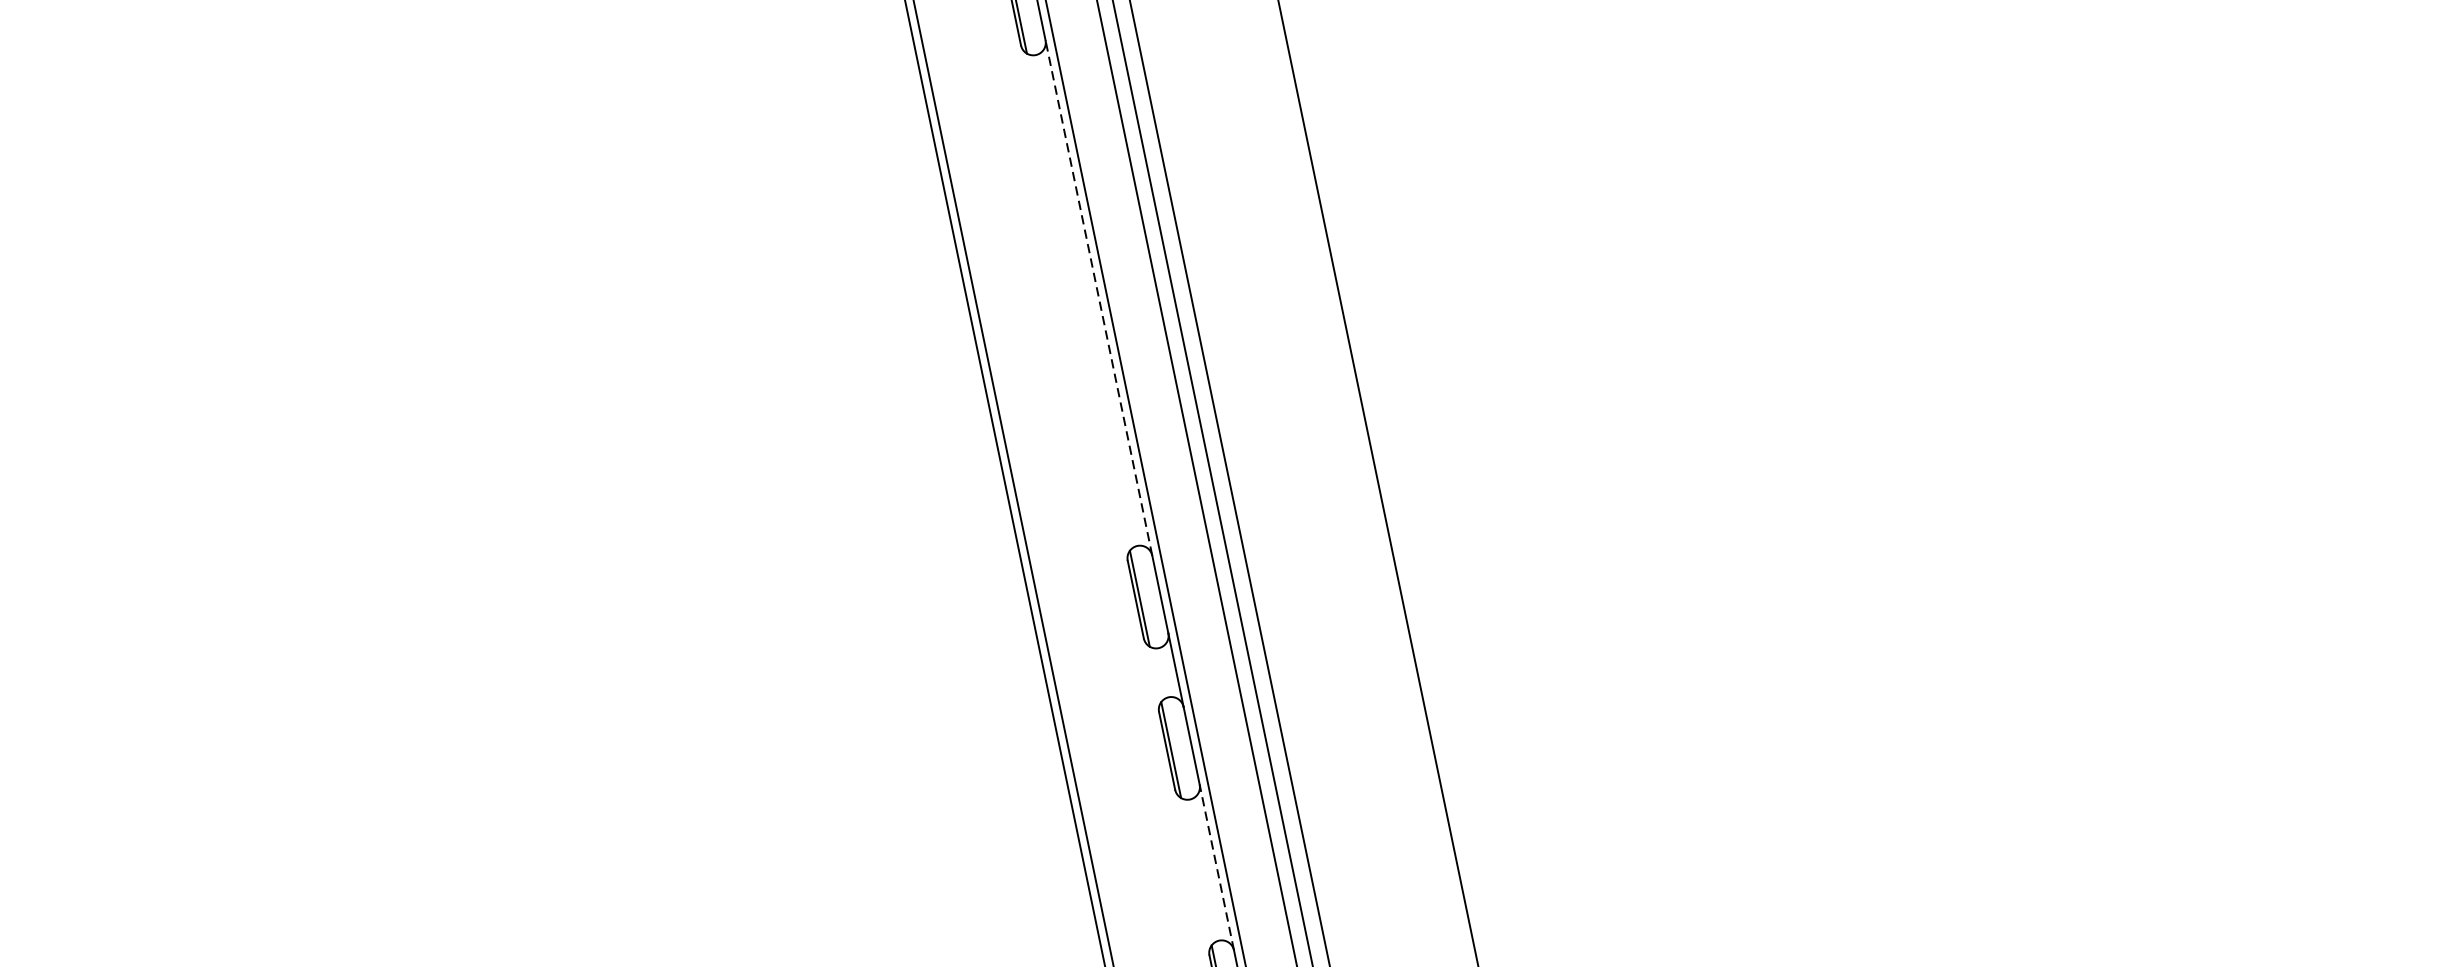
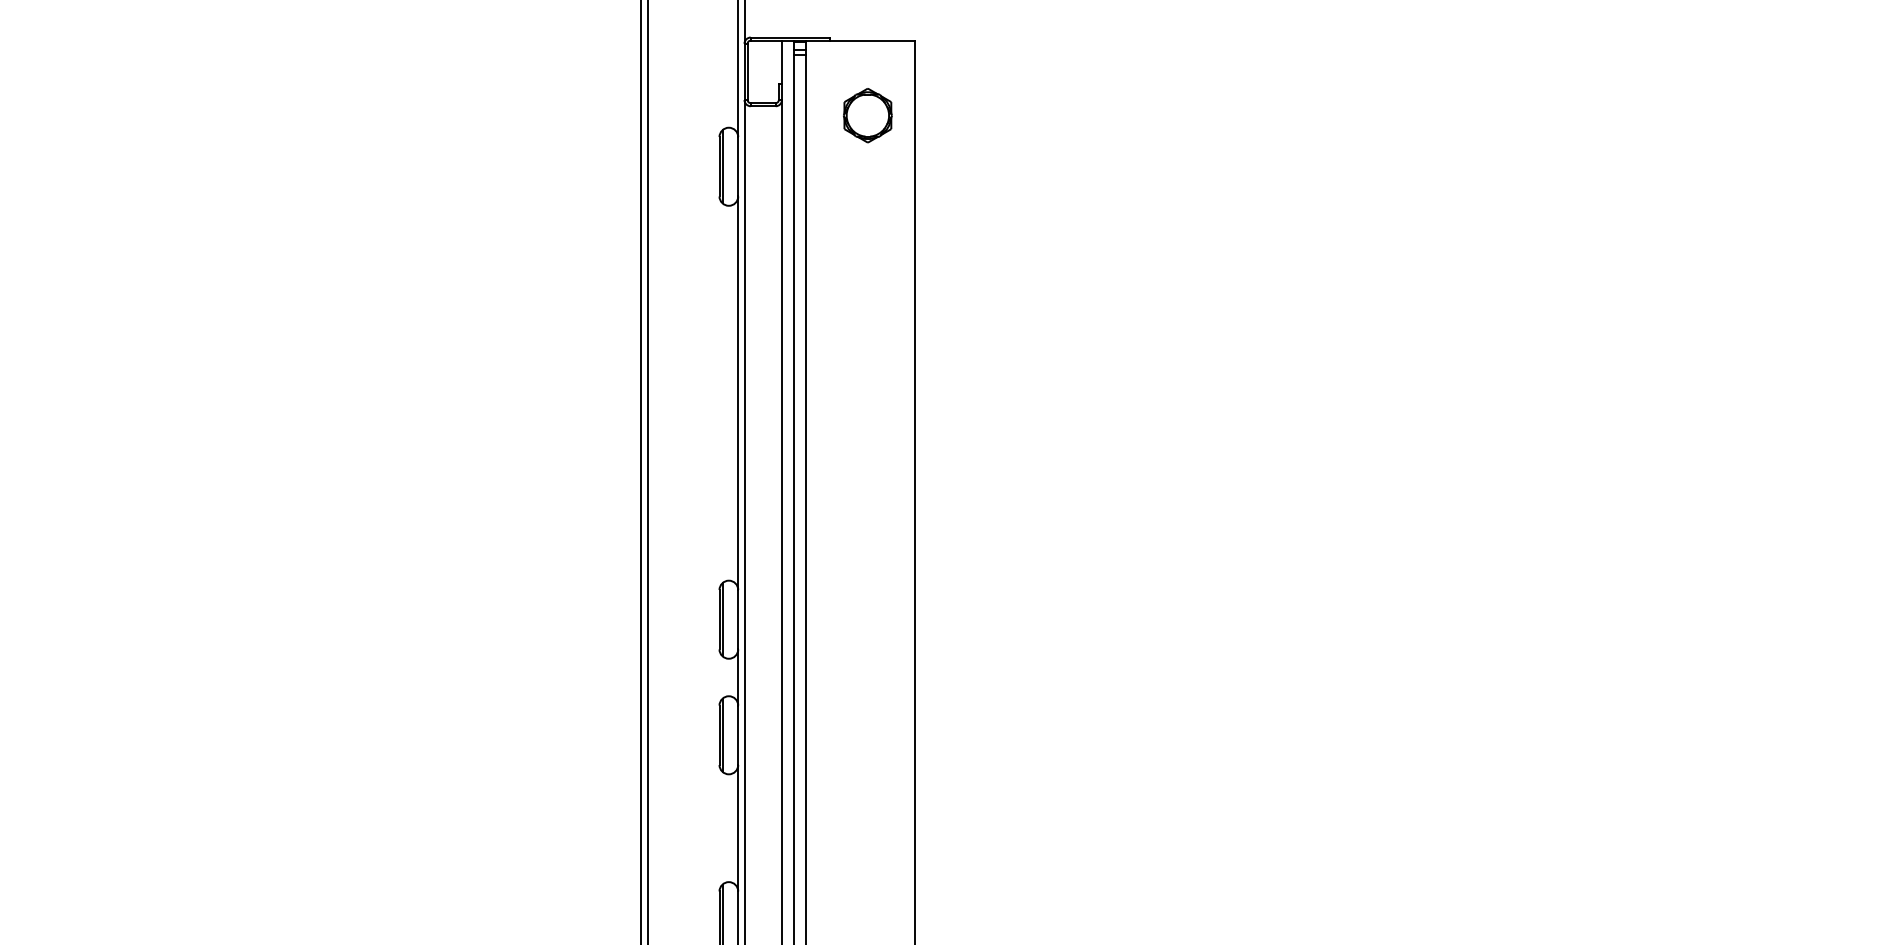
line: (1099, 298) -> (738, 393), dashed -> solid
line: (1216, 866) -> (738, 827), dashed -> solid

